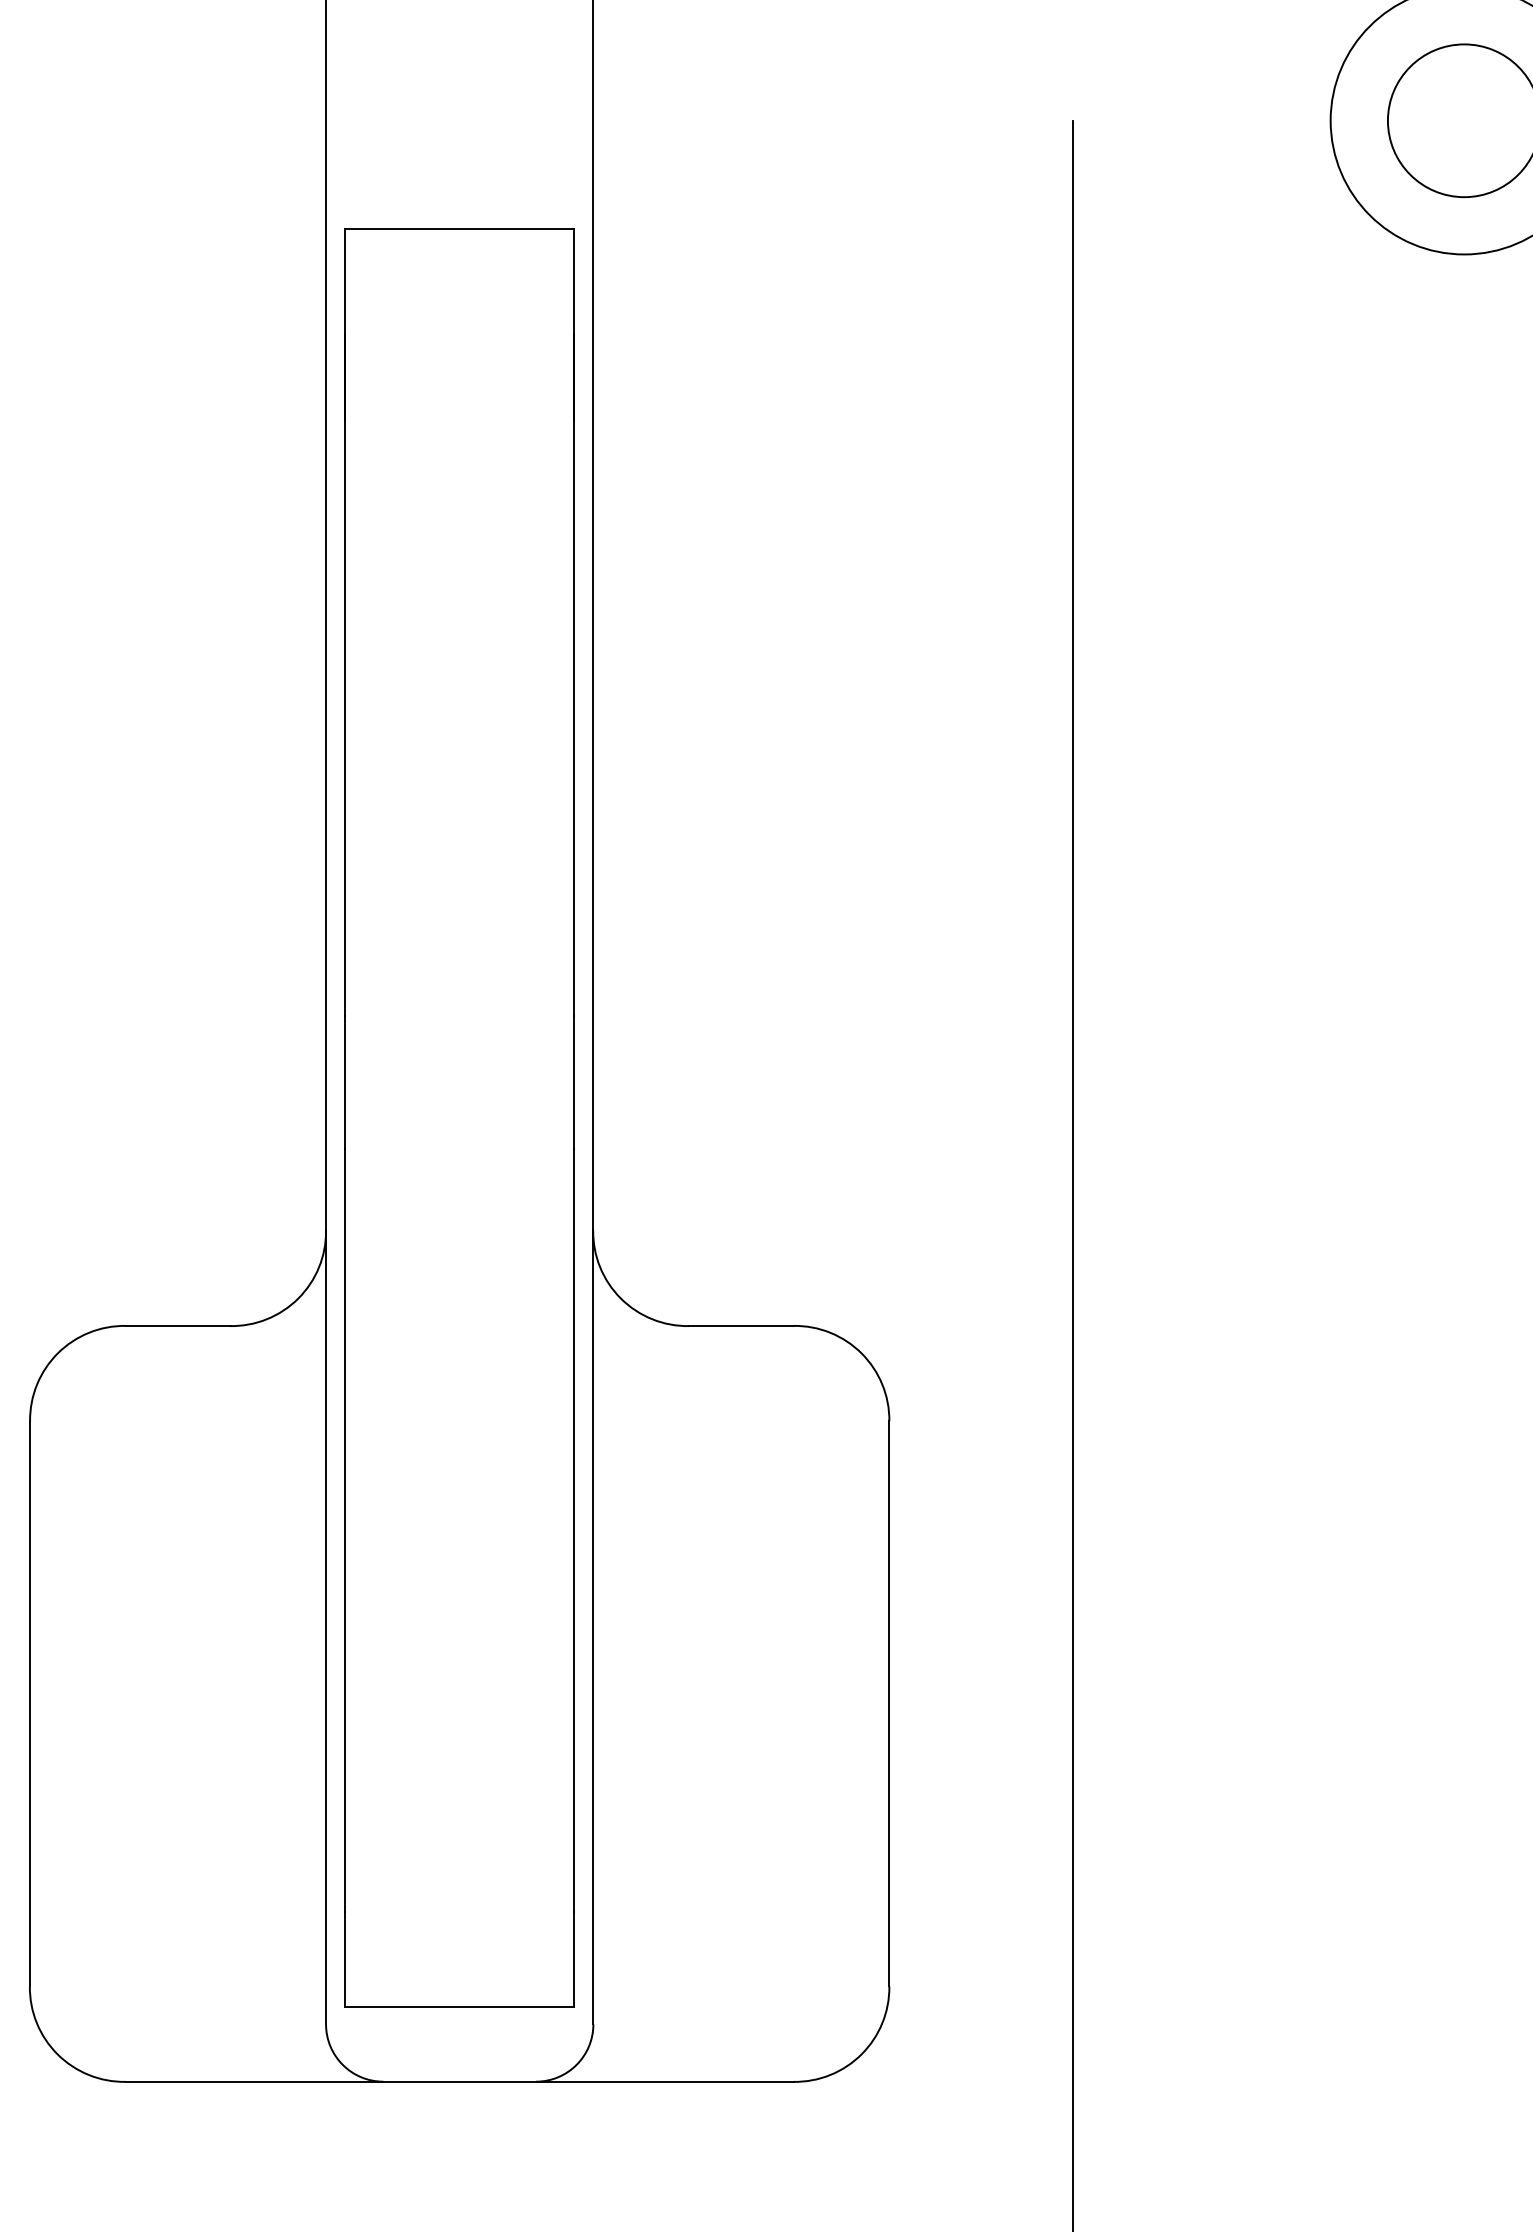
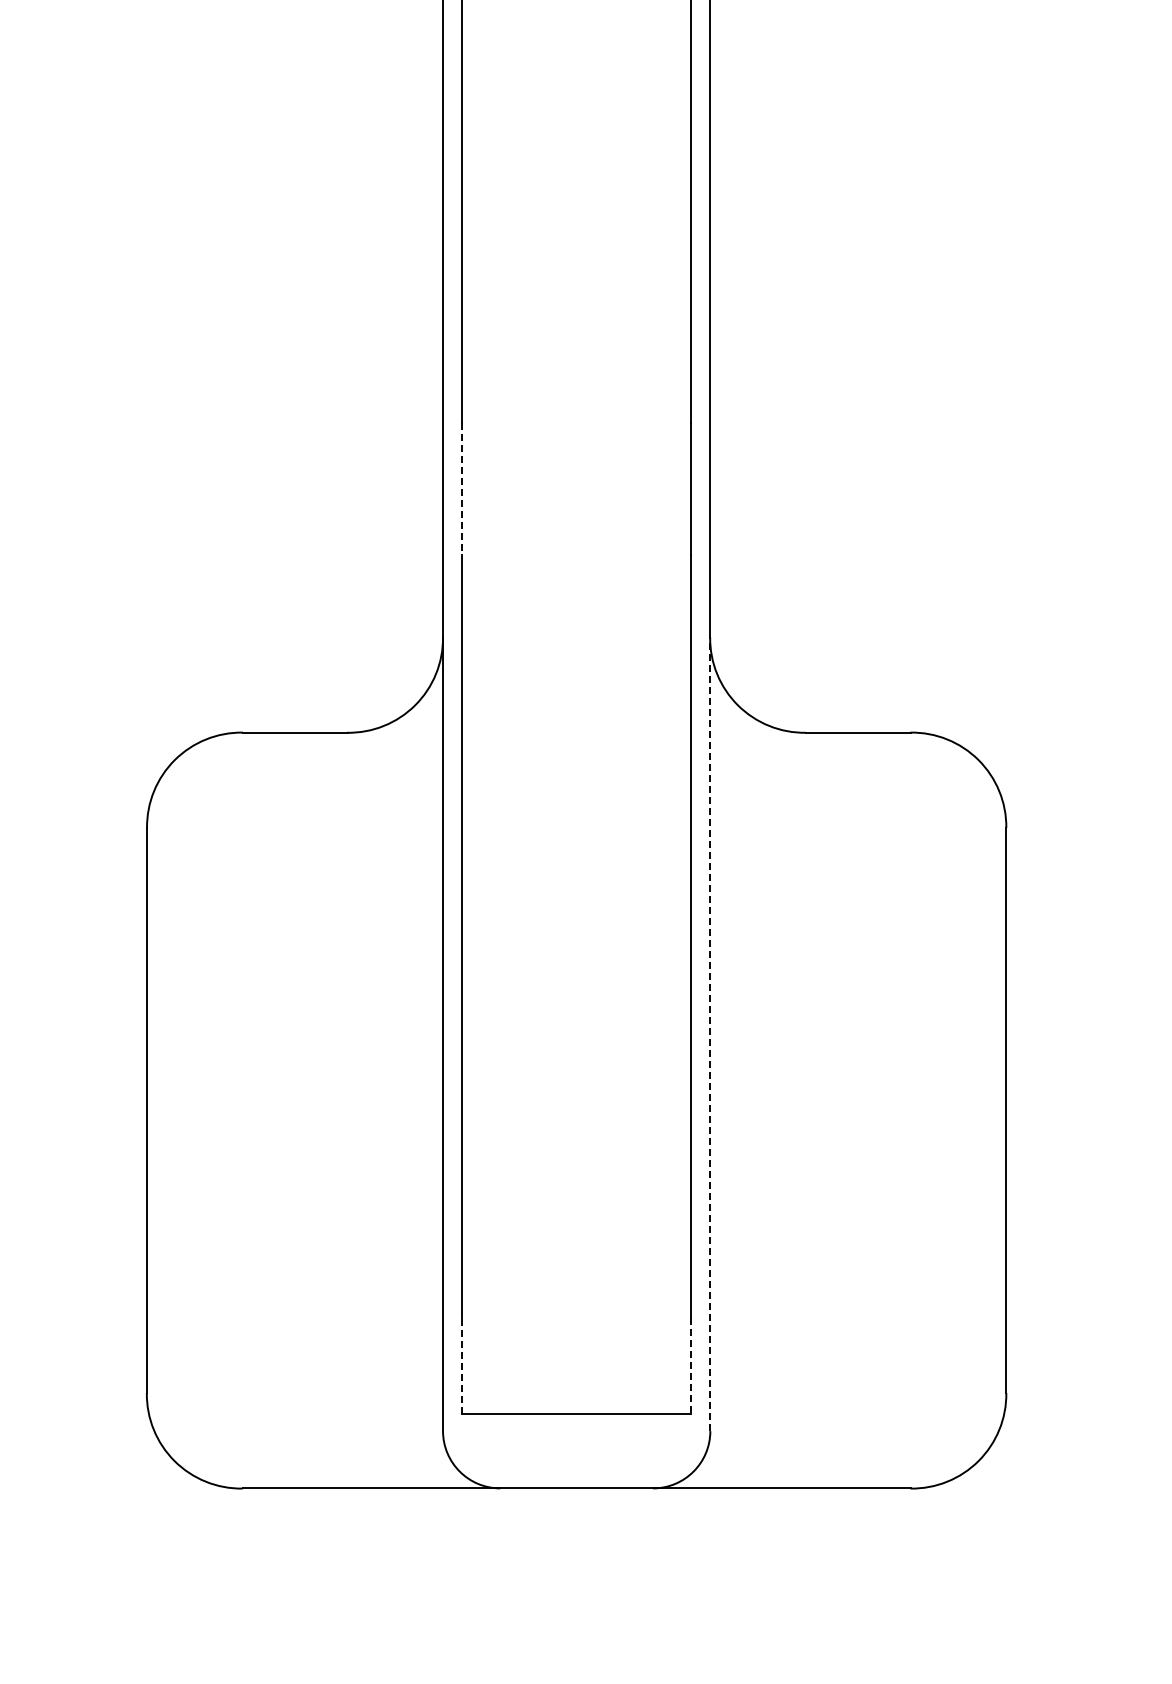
line: (345, 1083) -> (462, 490), solid -> dashed
line: (593, 1627) -> (710, 1034), solid -> dashed
line: (345, 1959) -> (462, 1366), solid -> dashed
line: (574, 1959) -> (691, 1366), solid -> dashed

